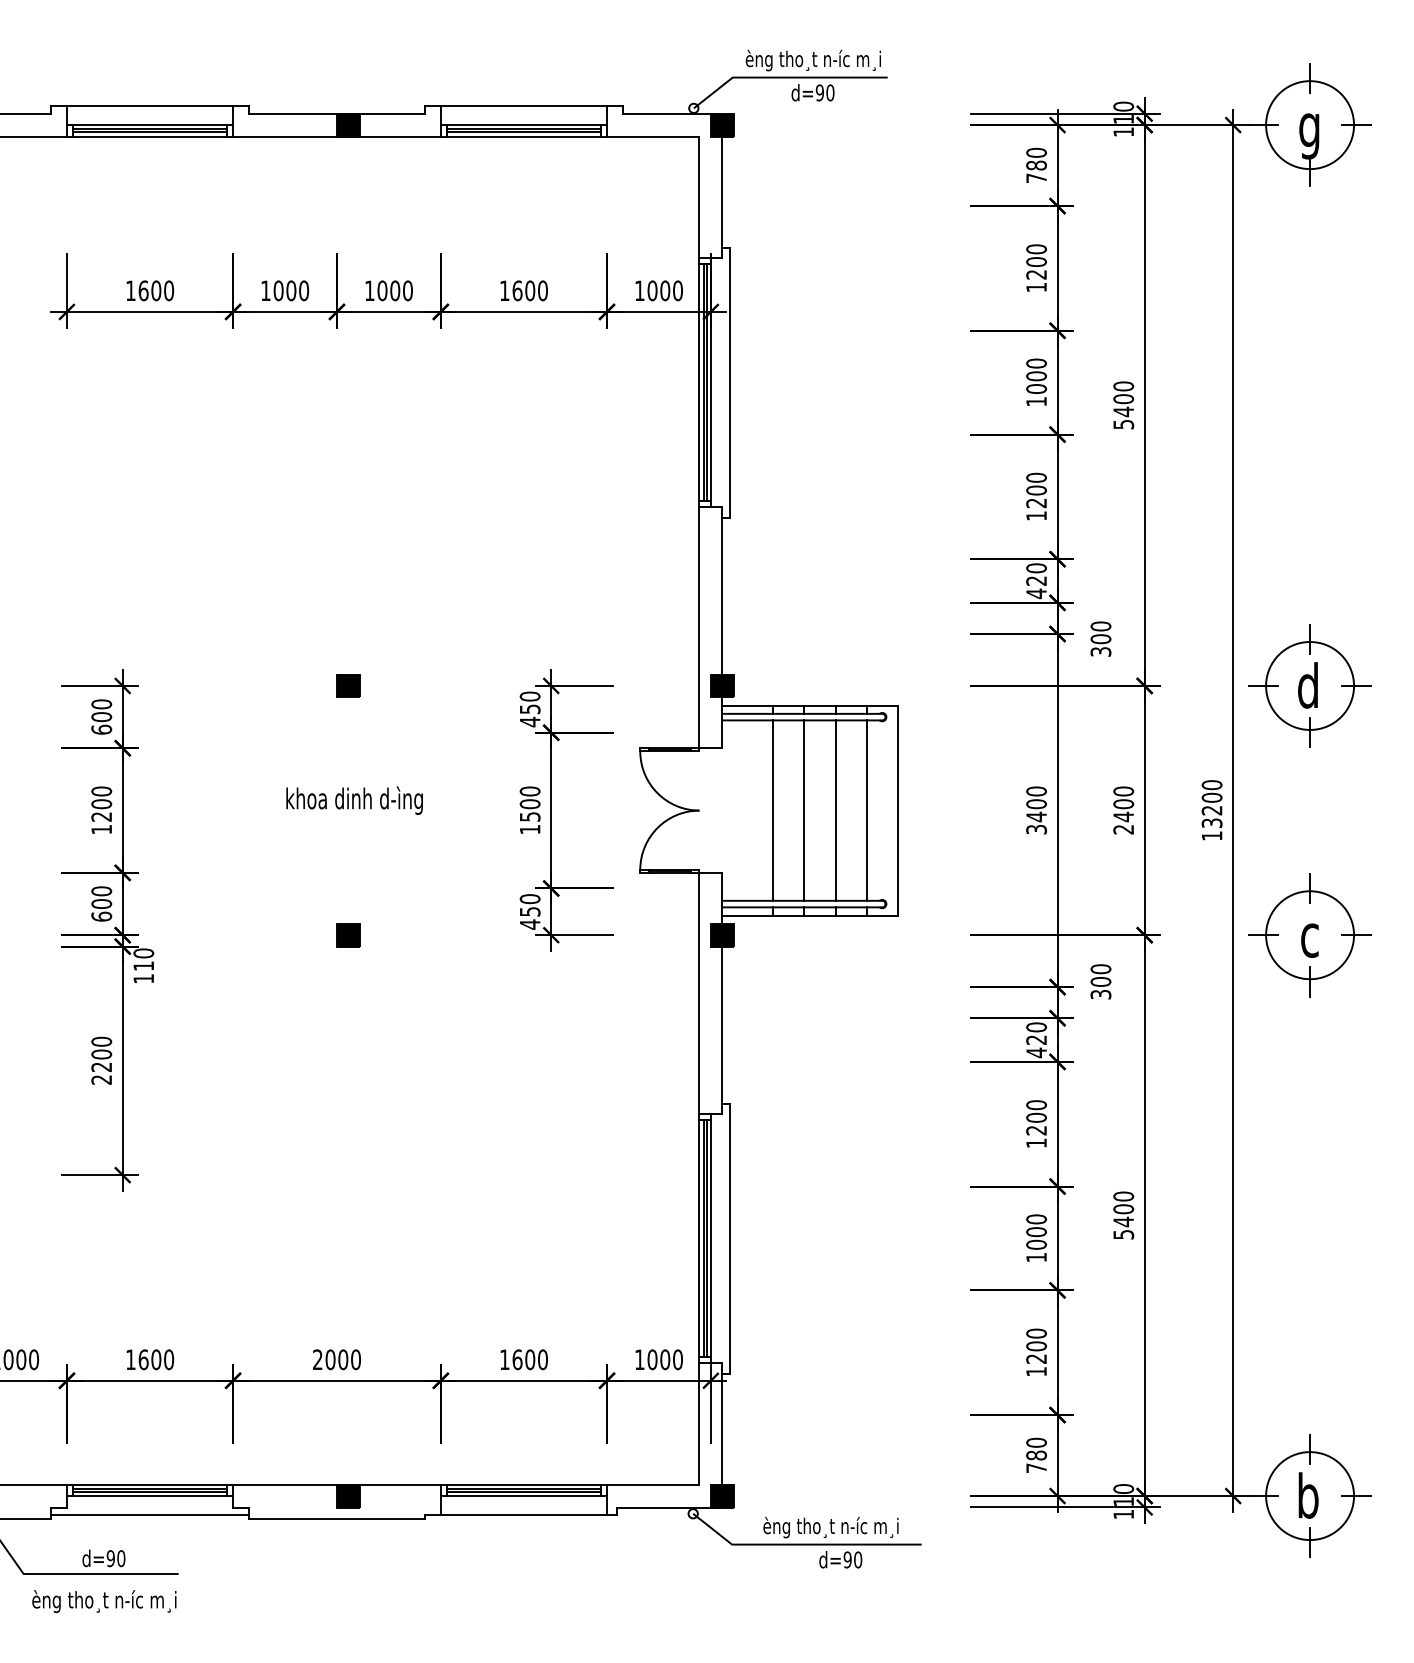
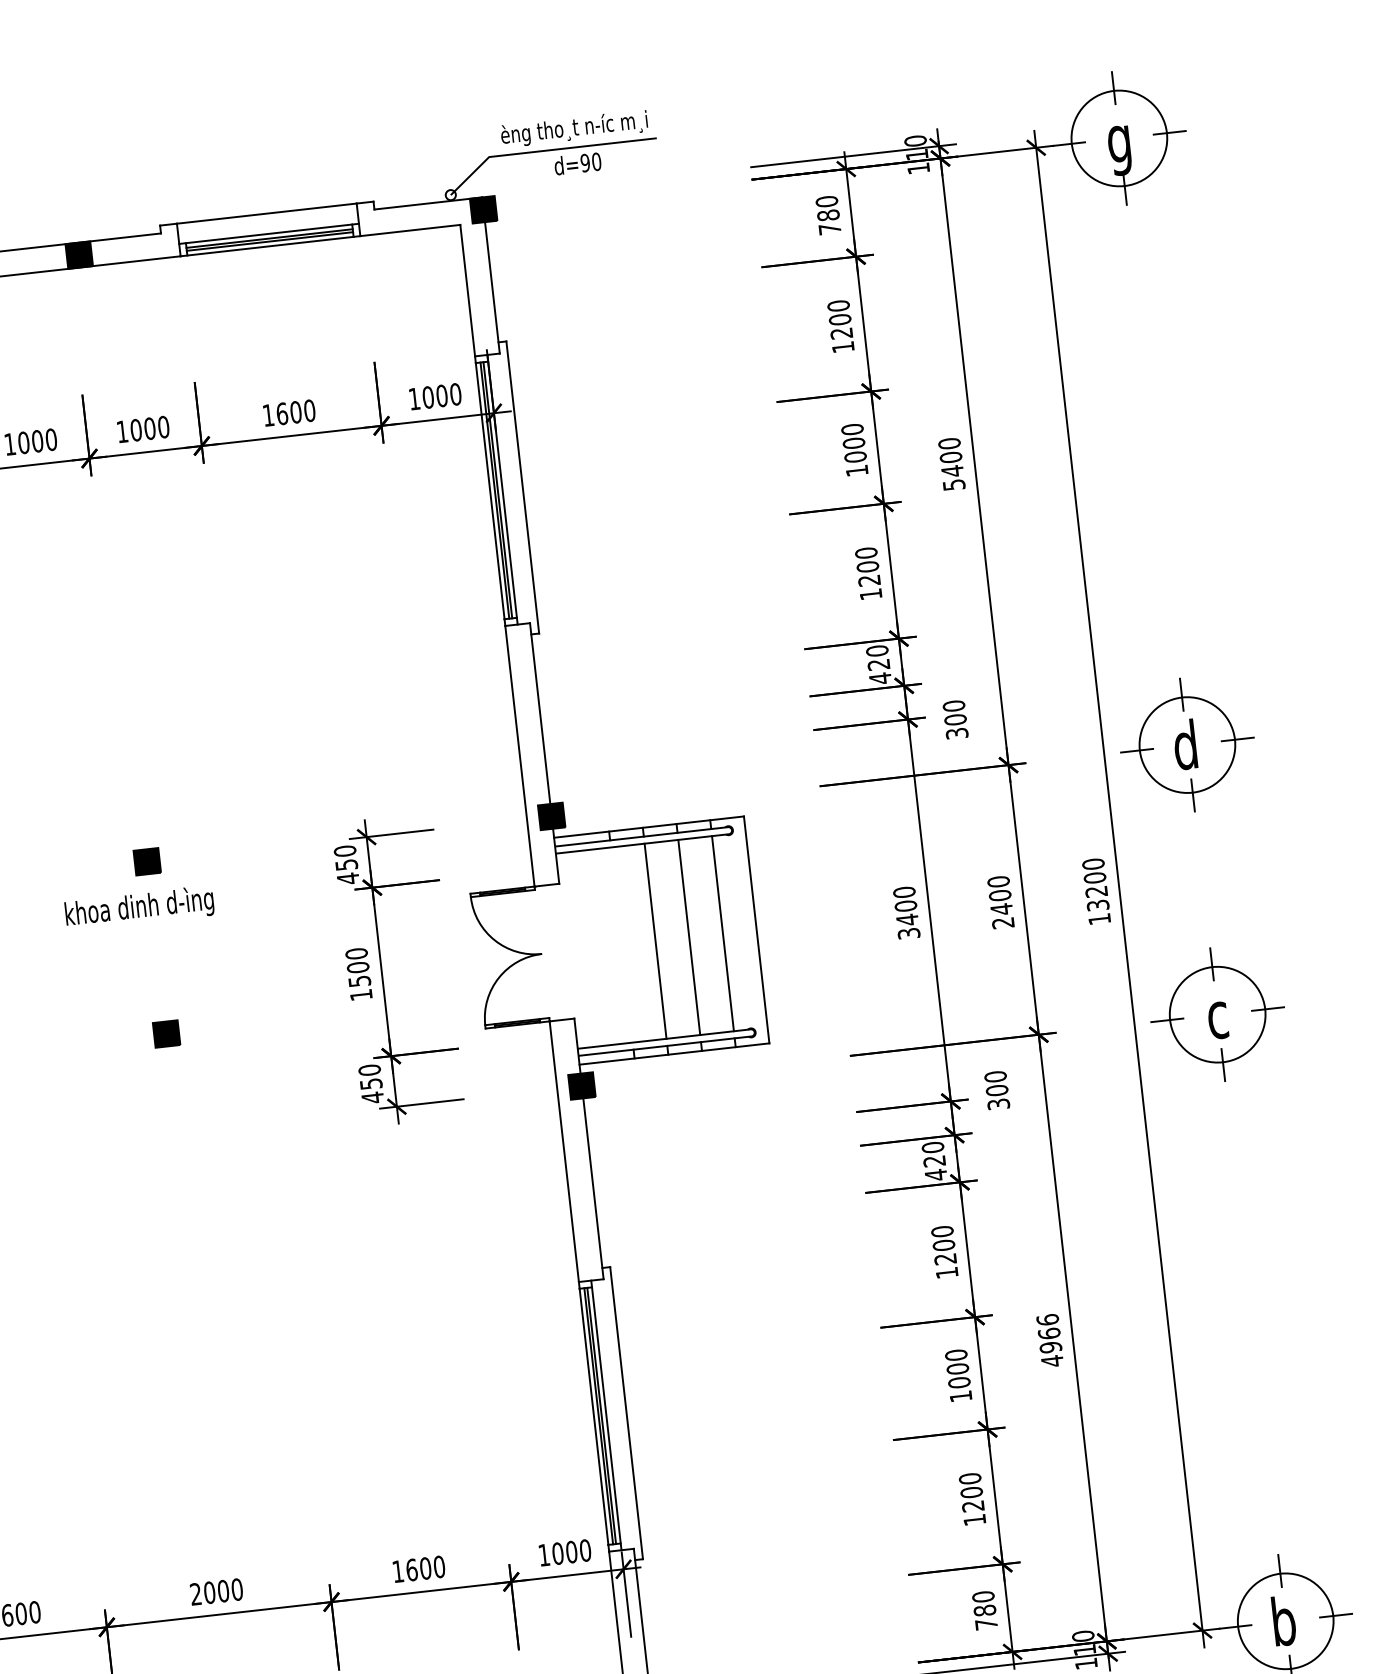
text: (354, 800) -> (139, 908), moved
line: (773, 810) -> (622, 944), removed
part: (348, 935) -> (166, 1034), moved
text: (1123, 1215) -> (1049, 1340), 5400 -> 4966

